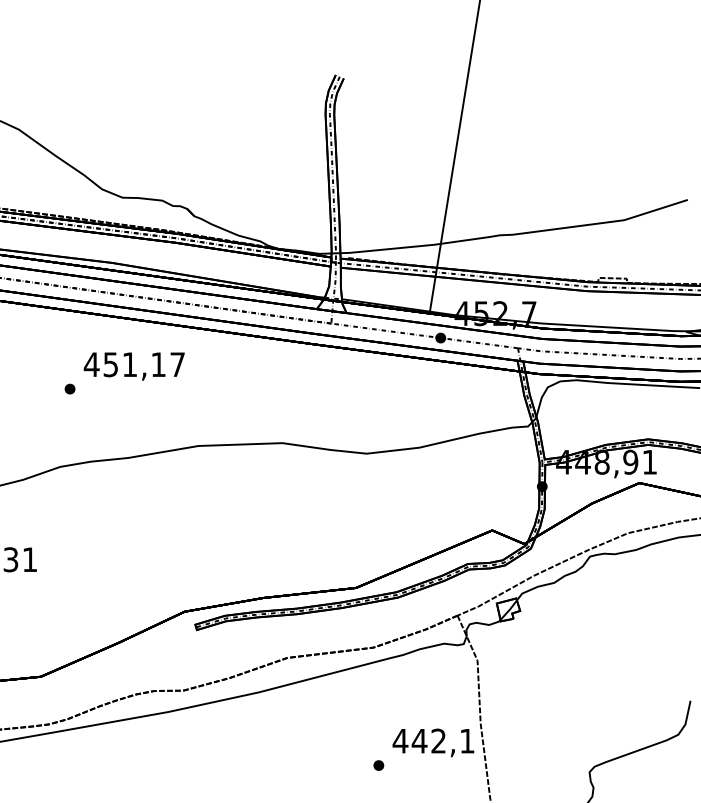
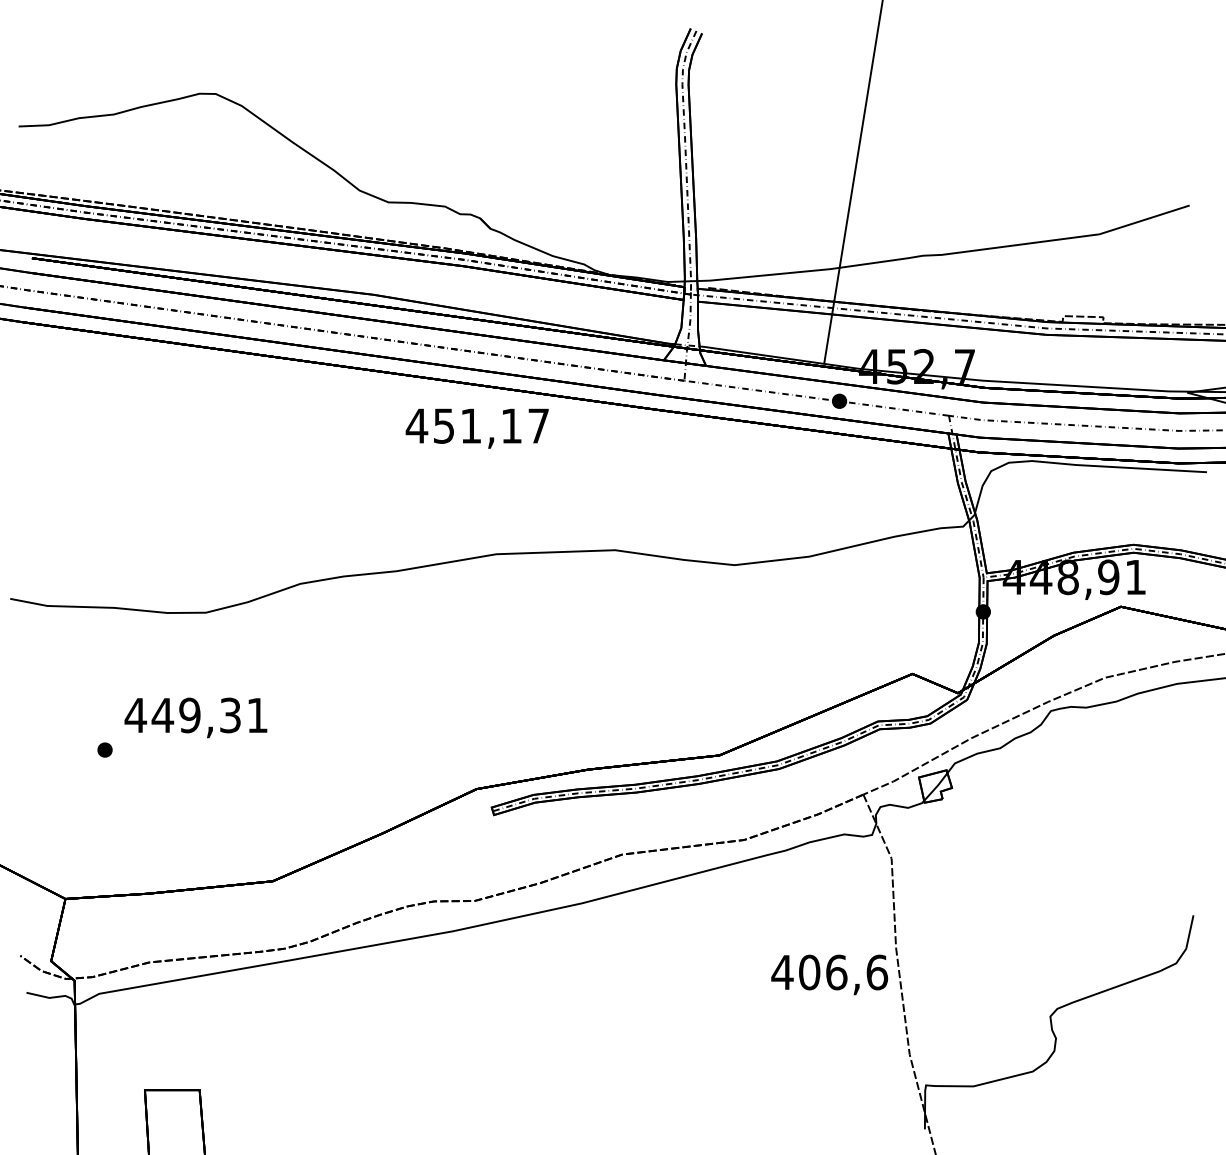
text: (133, 366) -> (476, 428), moved
part: (69, 389) -> (313, 473), removed
text: (443, 741) -> (843, 972), 442,1 -> 406,6
part: (378, 765) -> (751, 1006), removed

